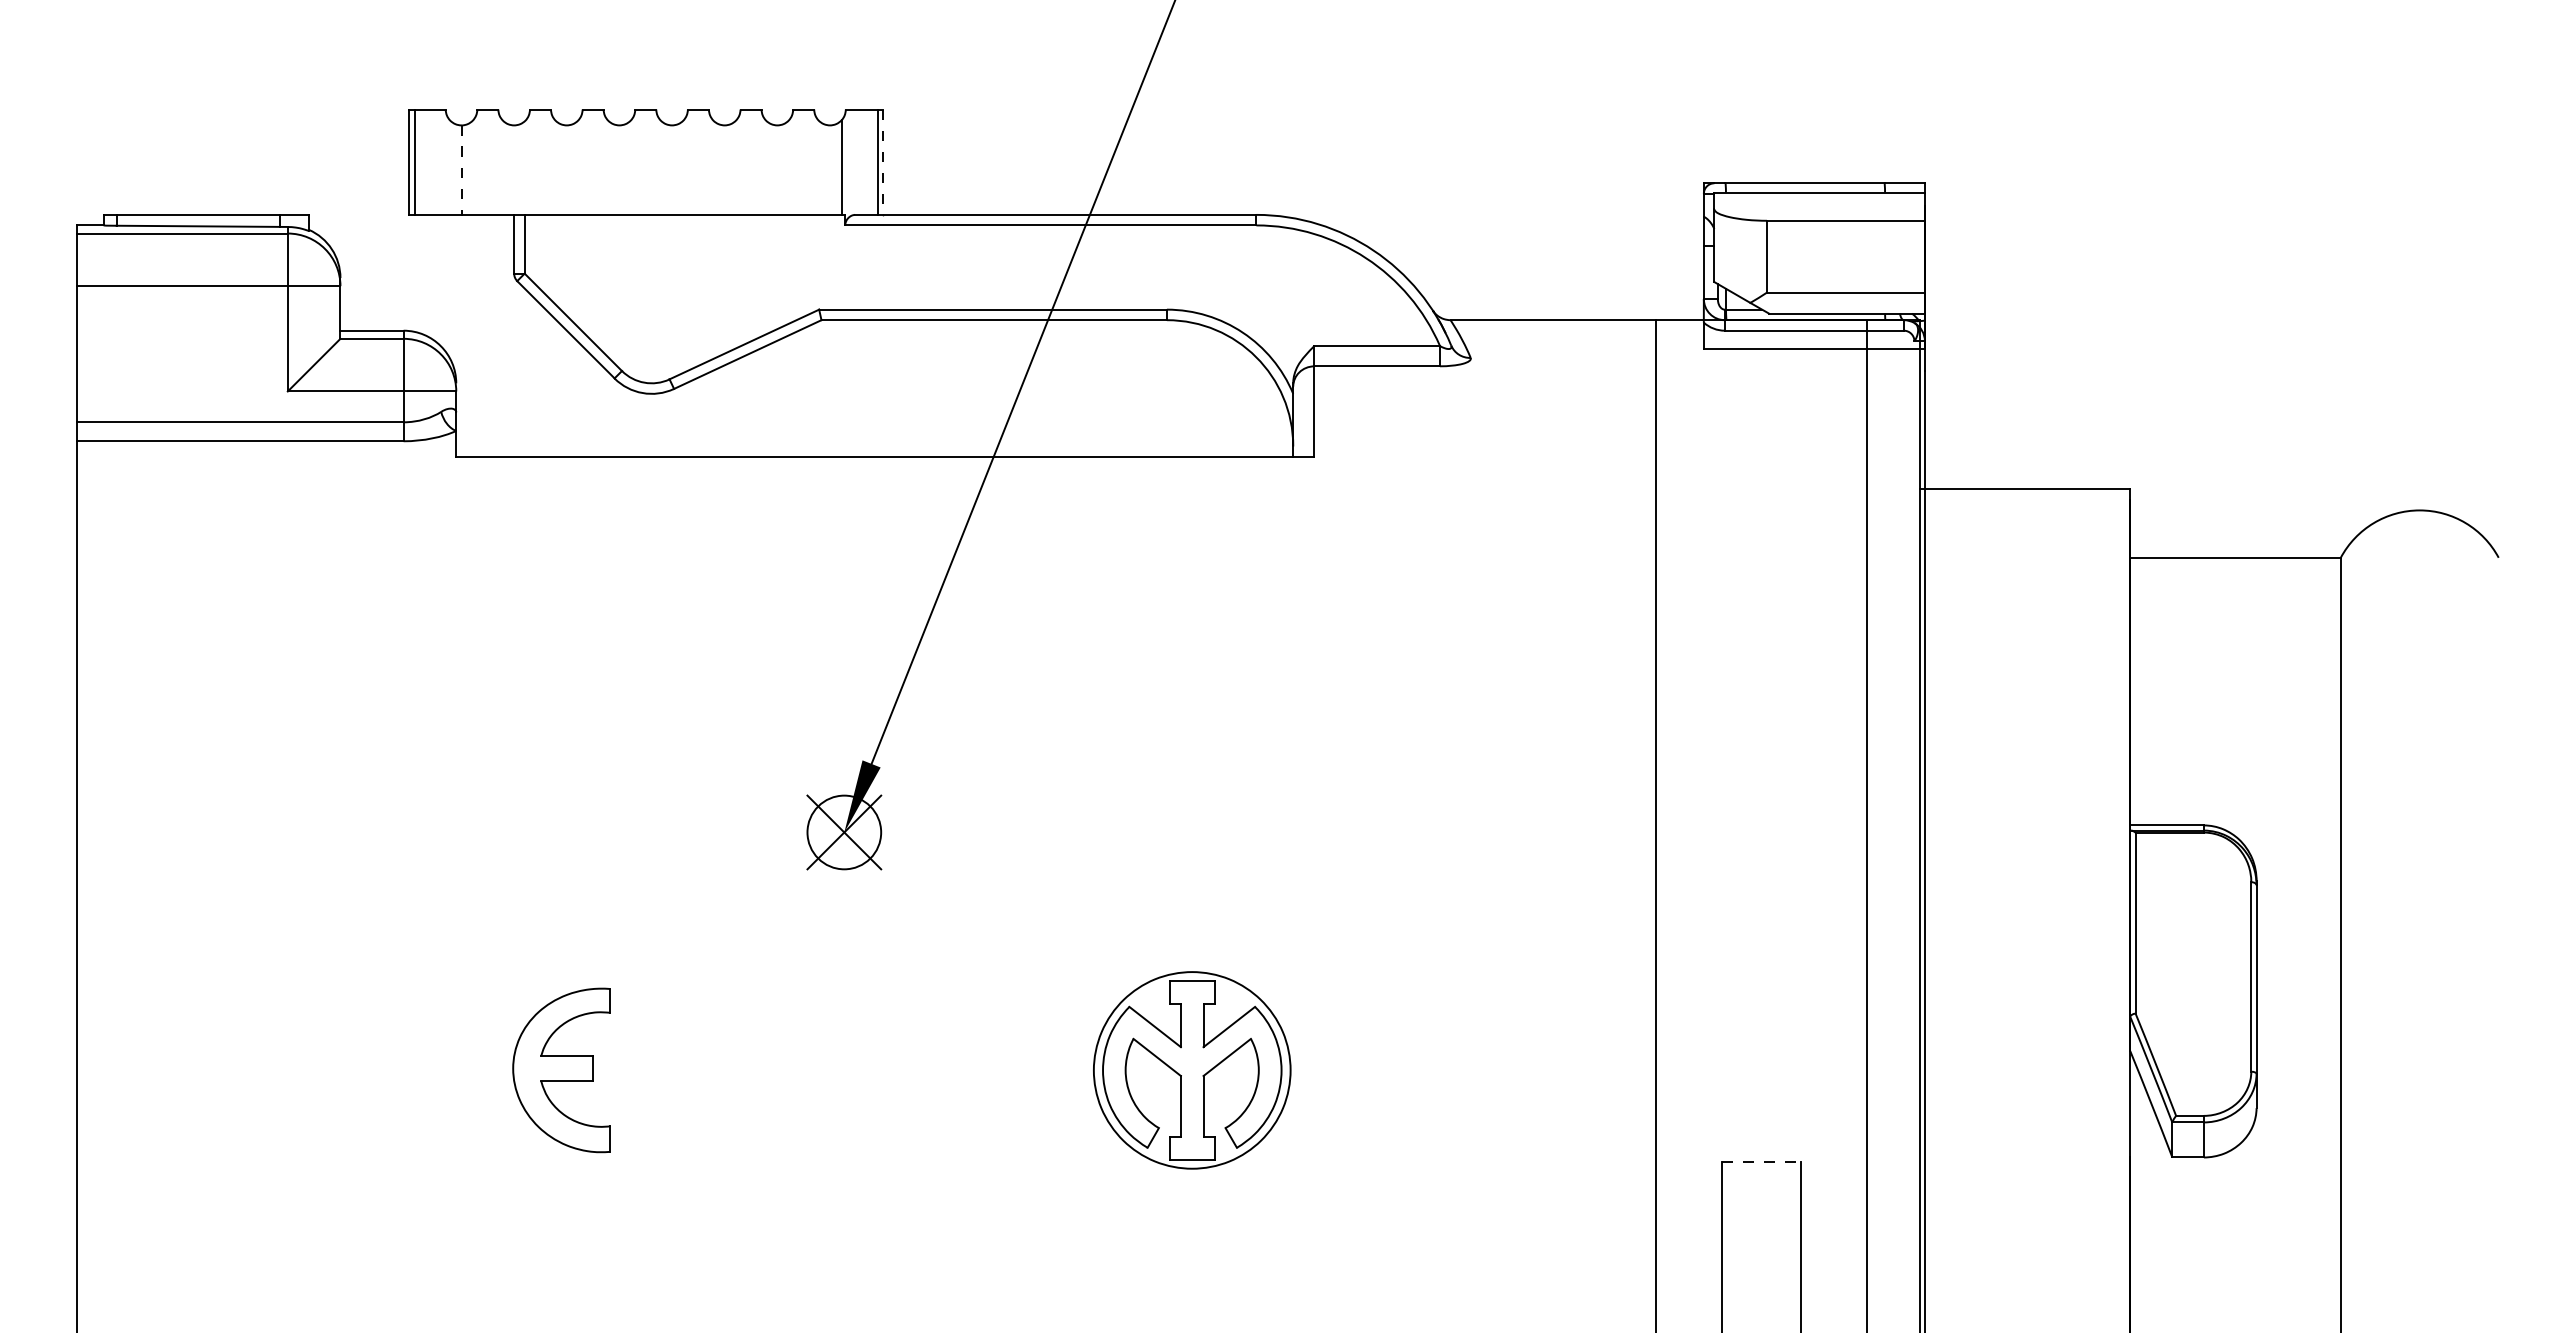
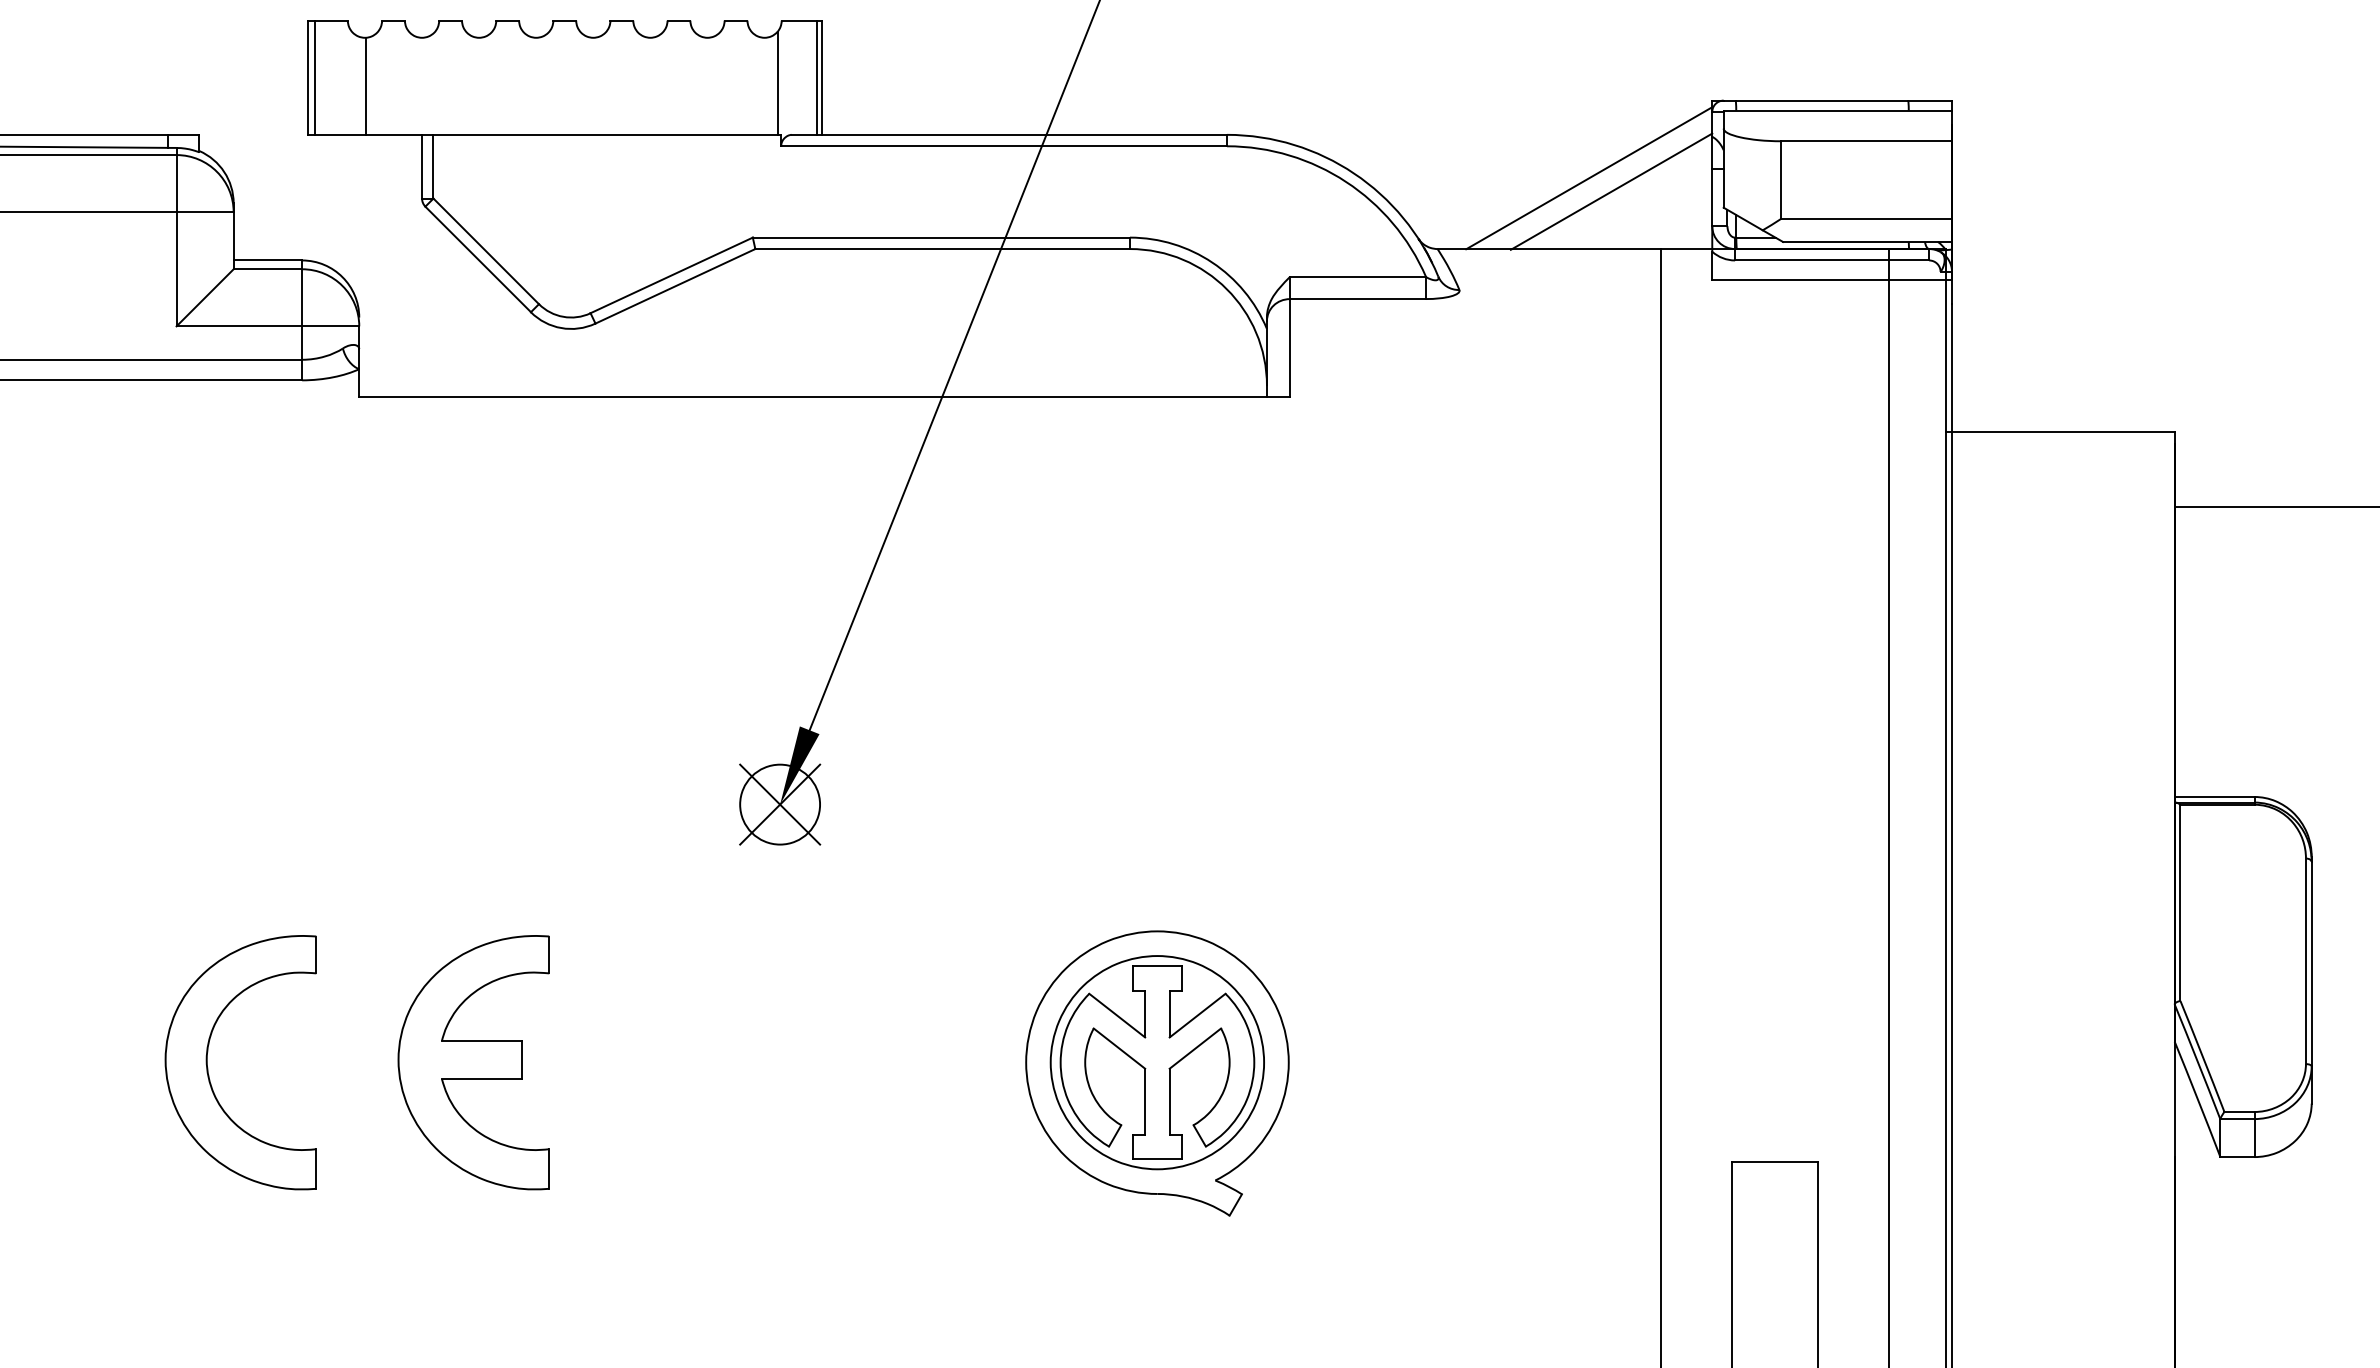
line: (882, 162) -> (821, 78), dashed -> solid
line: (462, 170) -> (366, 86), dashed -> solid
line: (1589, 254) -> (1588, 177), added
line: (1610, 266) -> (1611, 190), added
part: (561, 1070) -> (473, 1062), size x1.43
part: (317, 1076) -> (208, 1069), added
part: (1192, 1080) -> (1157, 1073), added
line: (1762, 1162) -> (1775, 1162), dashed -> solid

